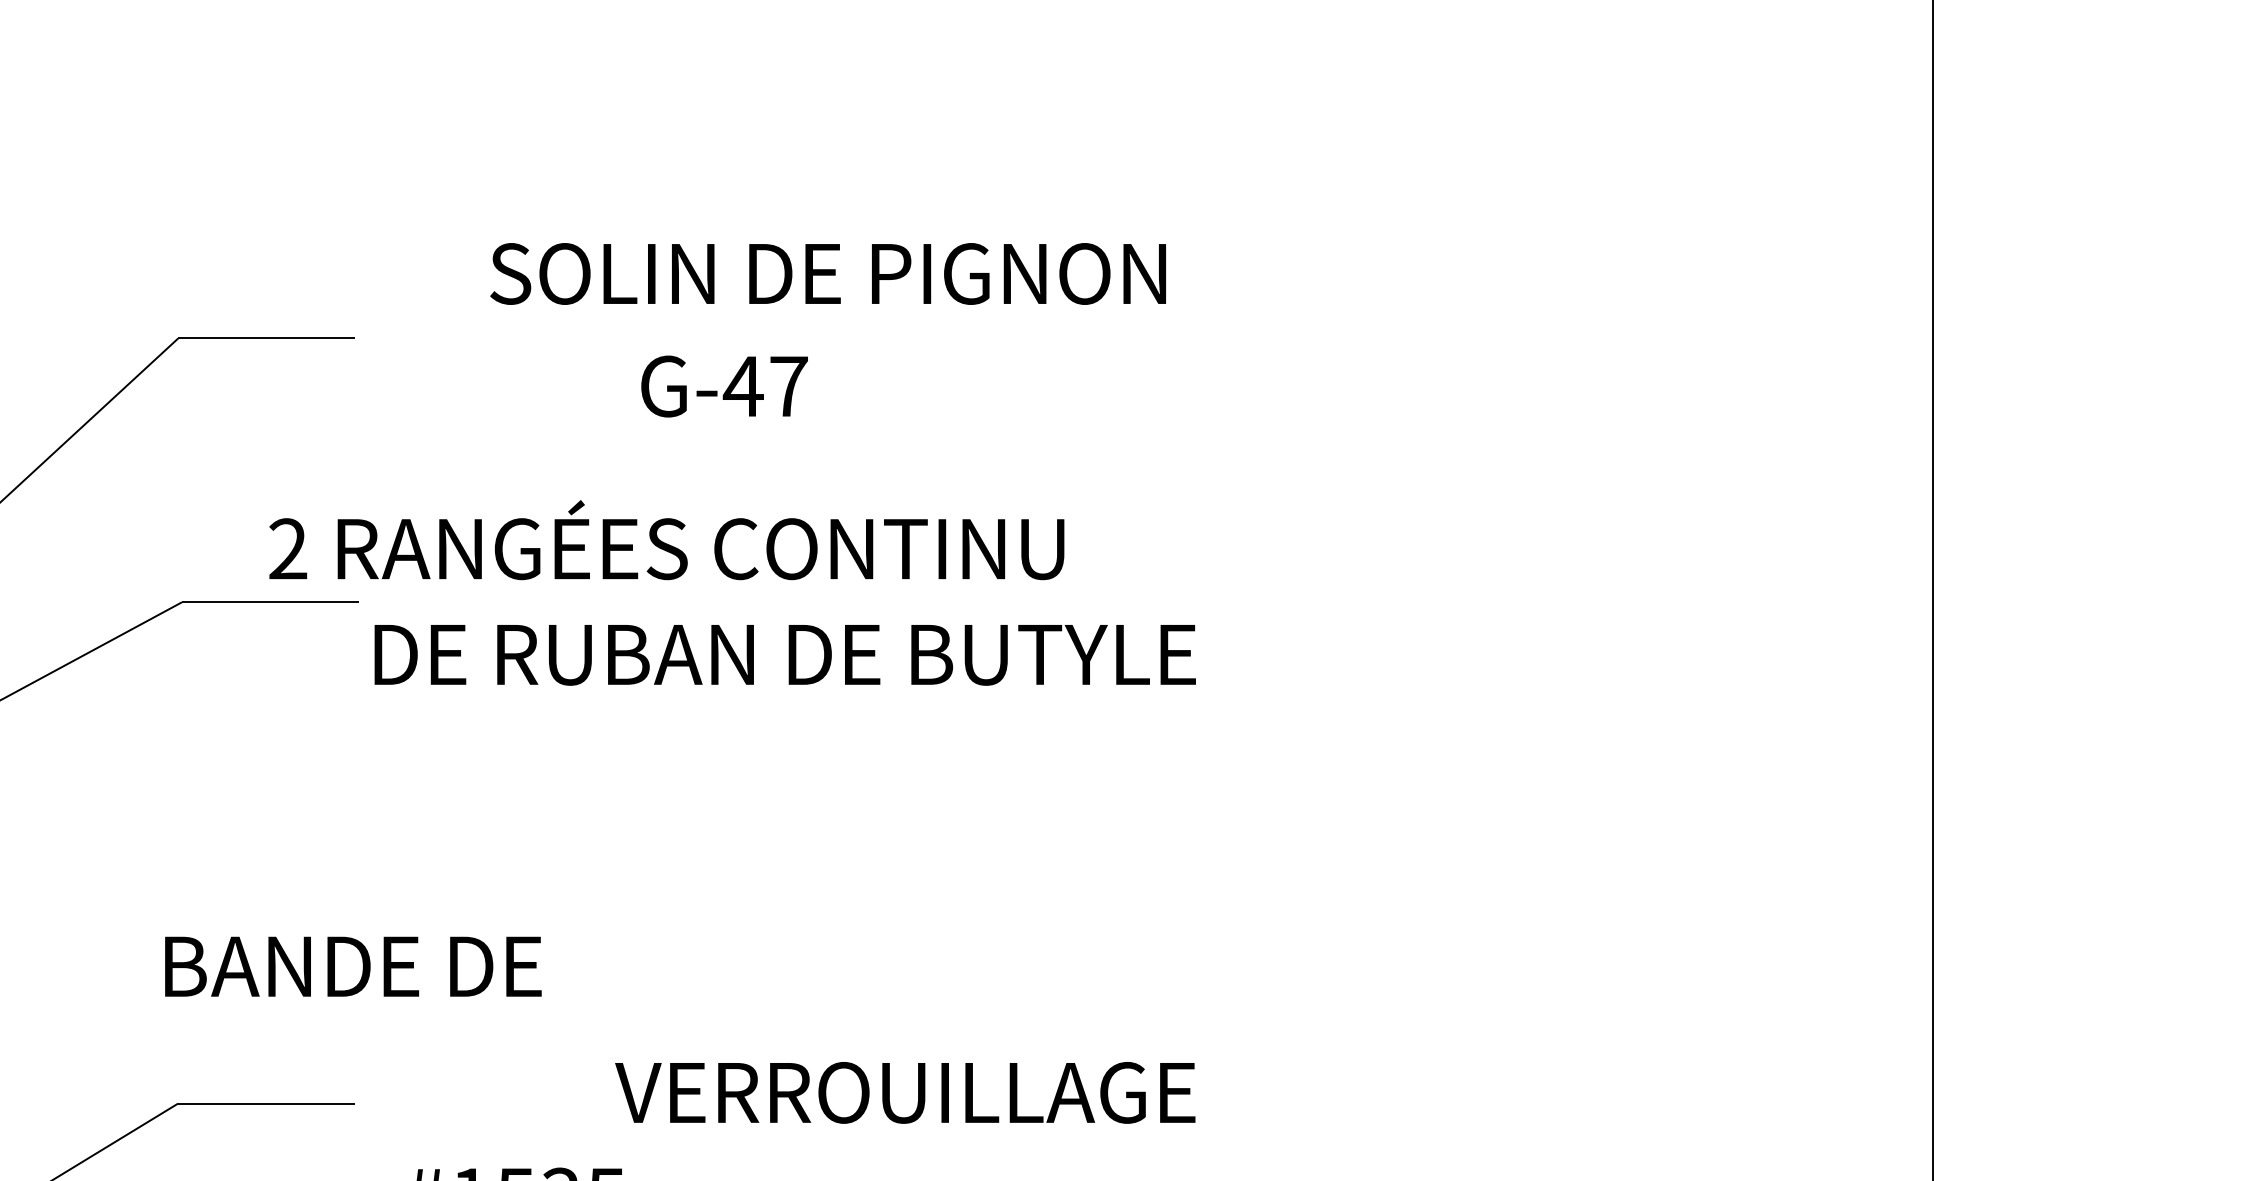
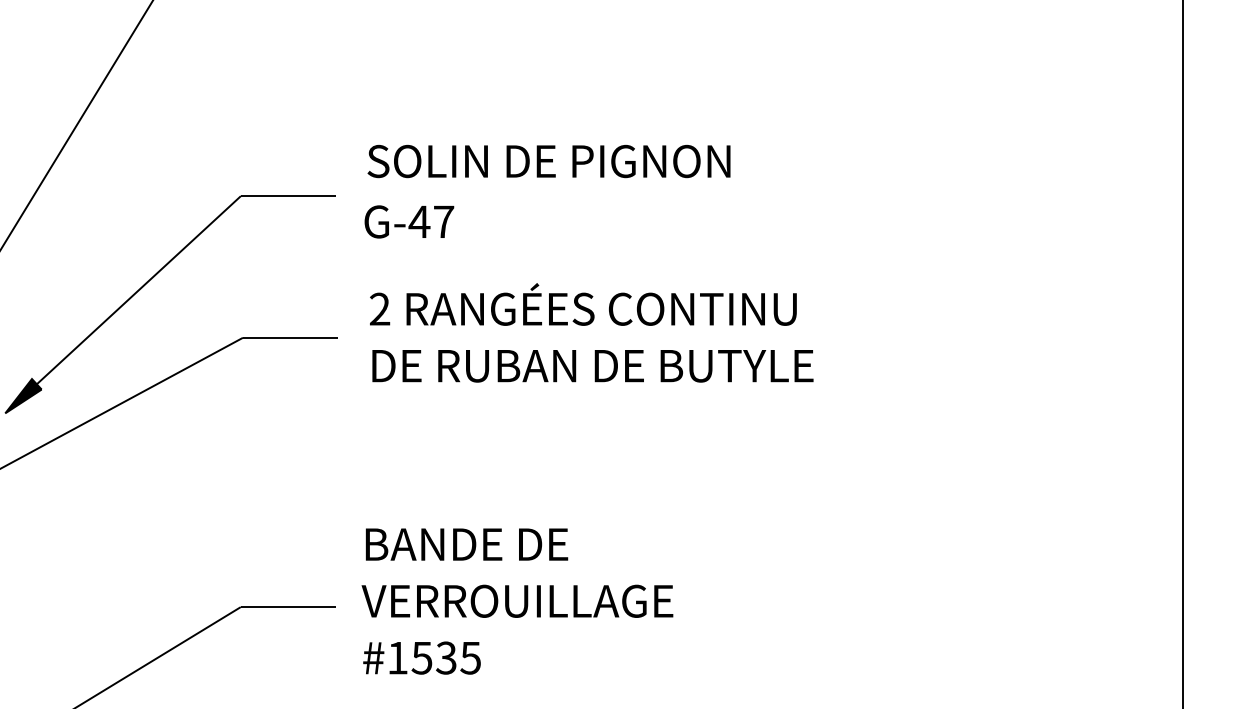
text: (827, 273) -> (548, 161), moved
text: (724, 385) -> (409, 221), moved
text: (667, 540) -> (583, 304), moved
text: (784, 655) -> (592, 366), moved
text: (352, 966) -> (466, 544), moved
text: (905, 1091) -> (517, 600), moved

